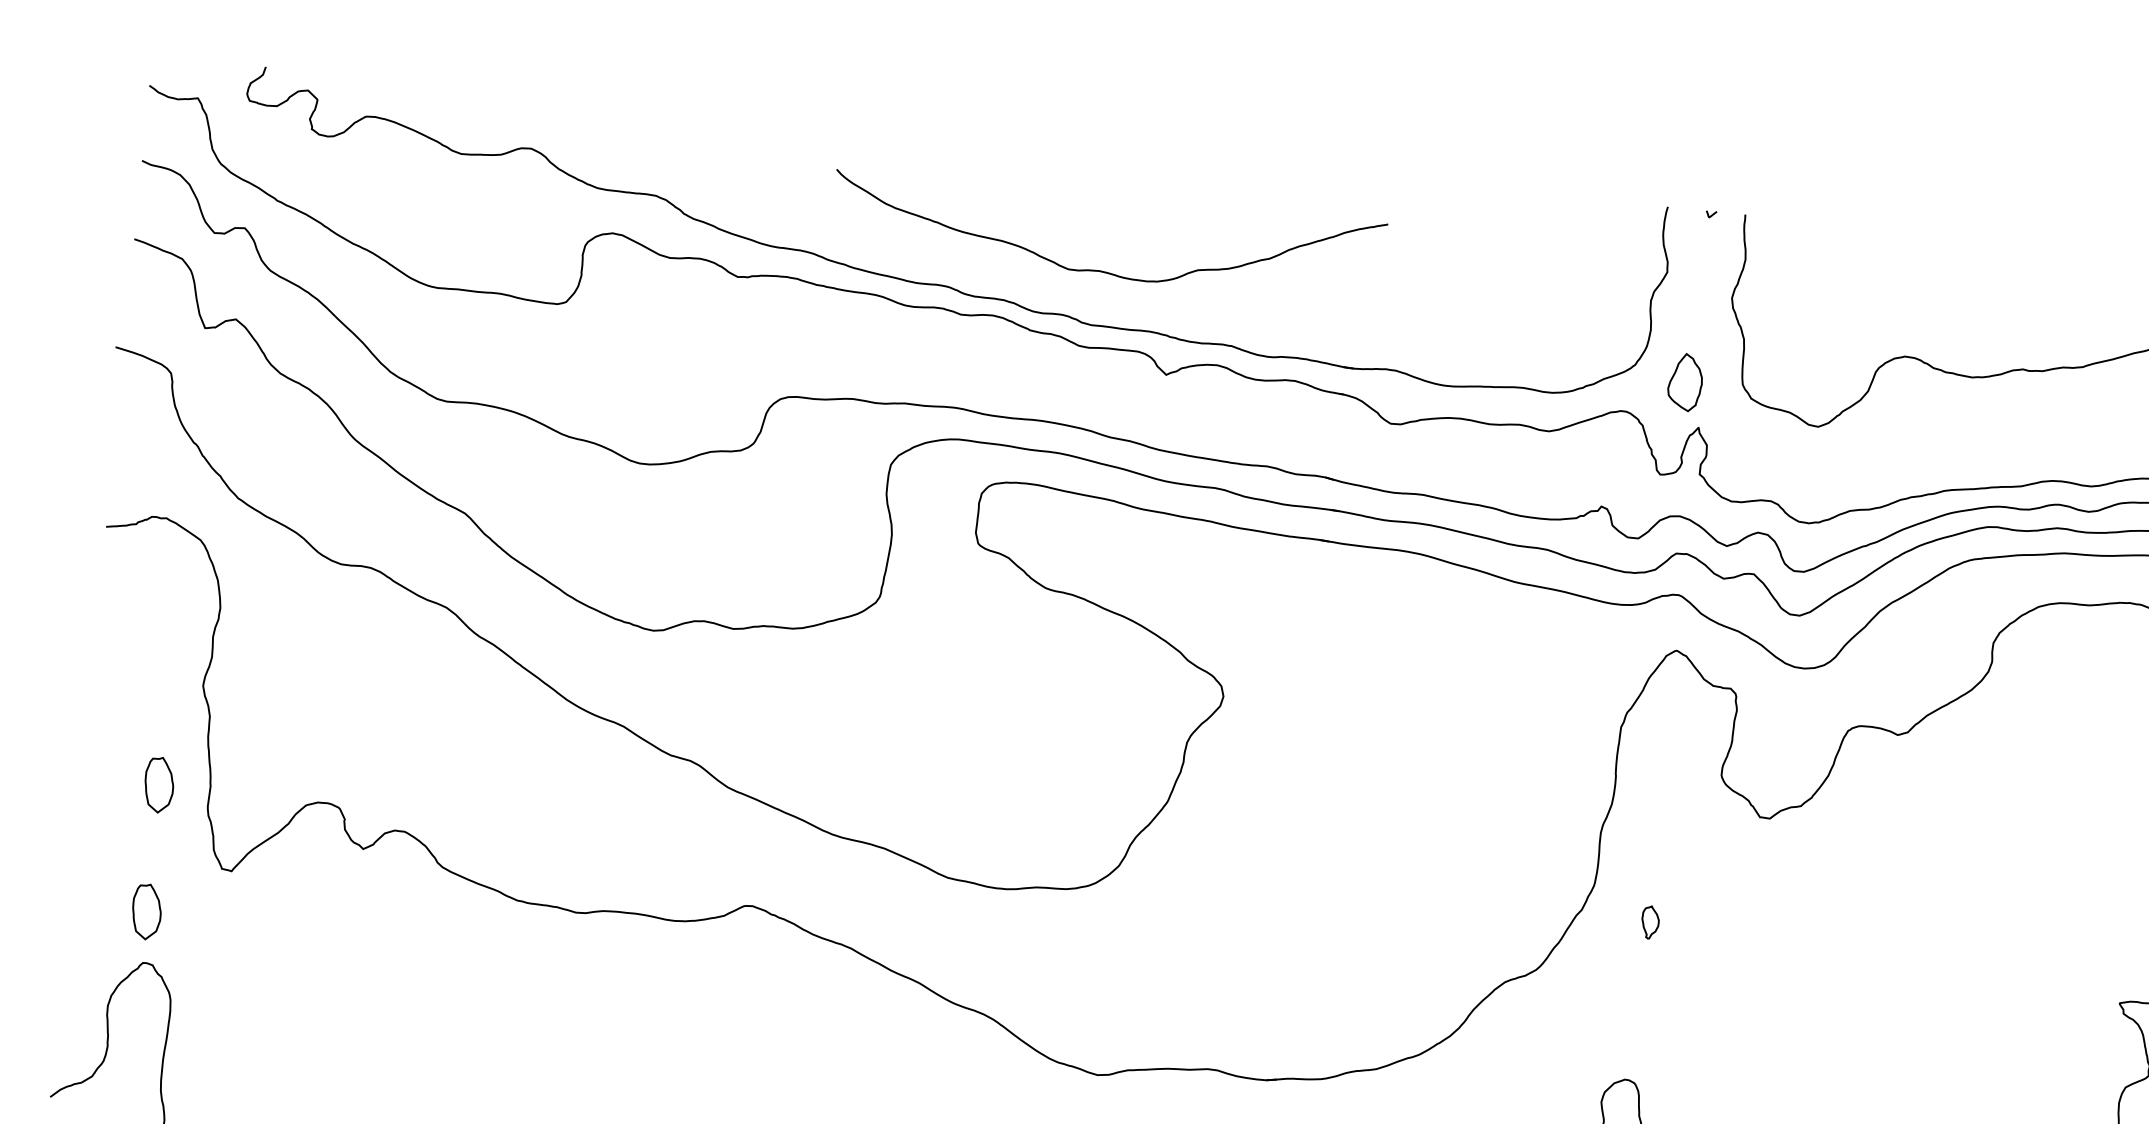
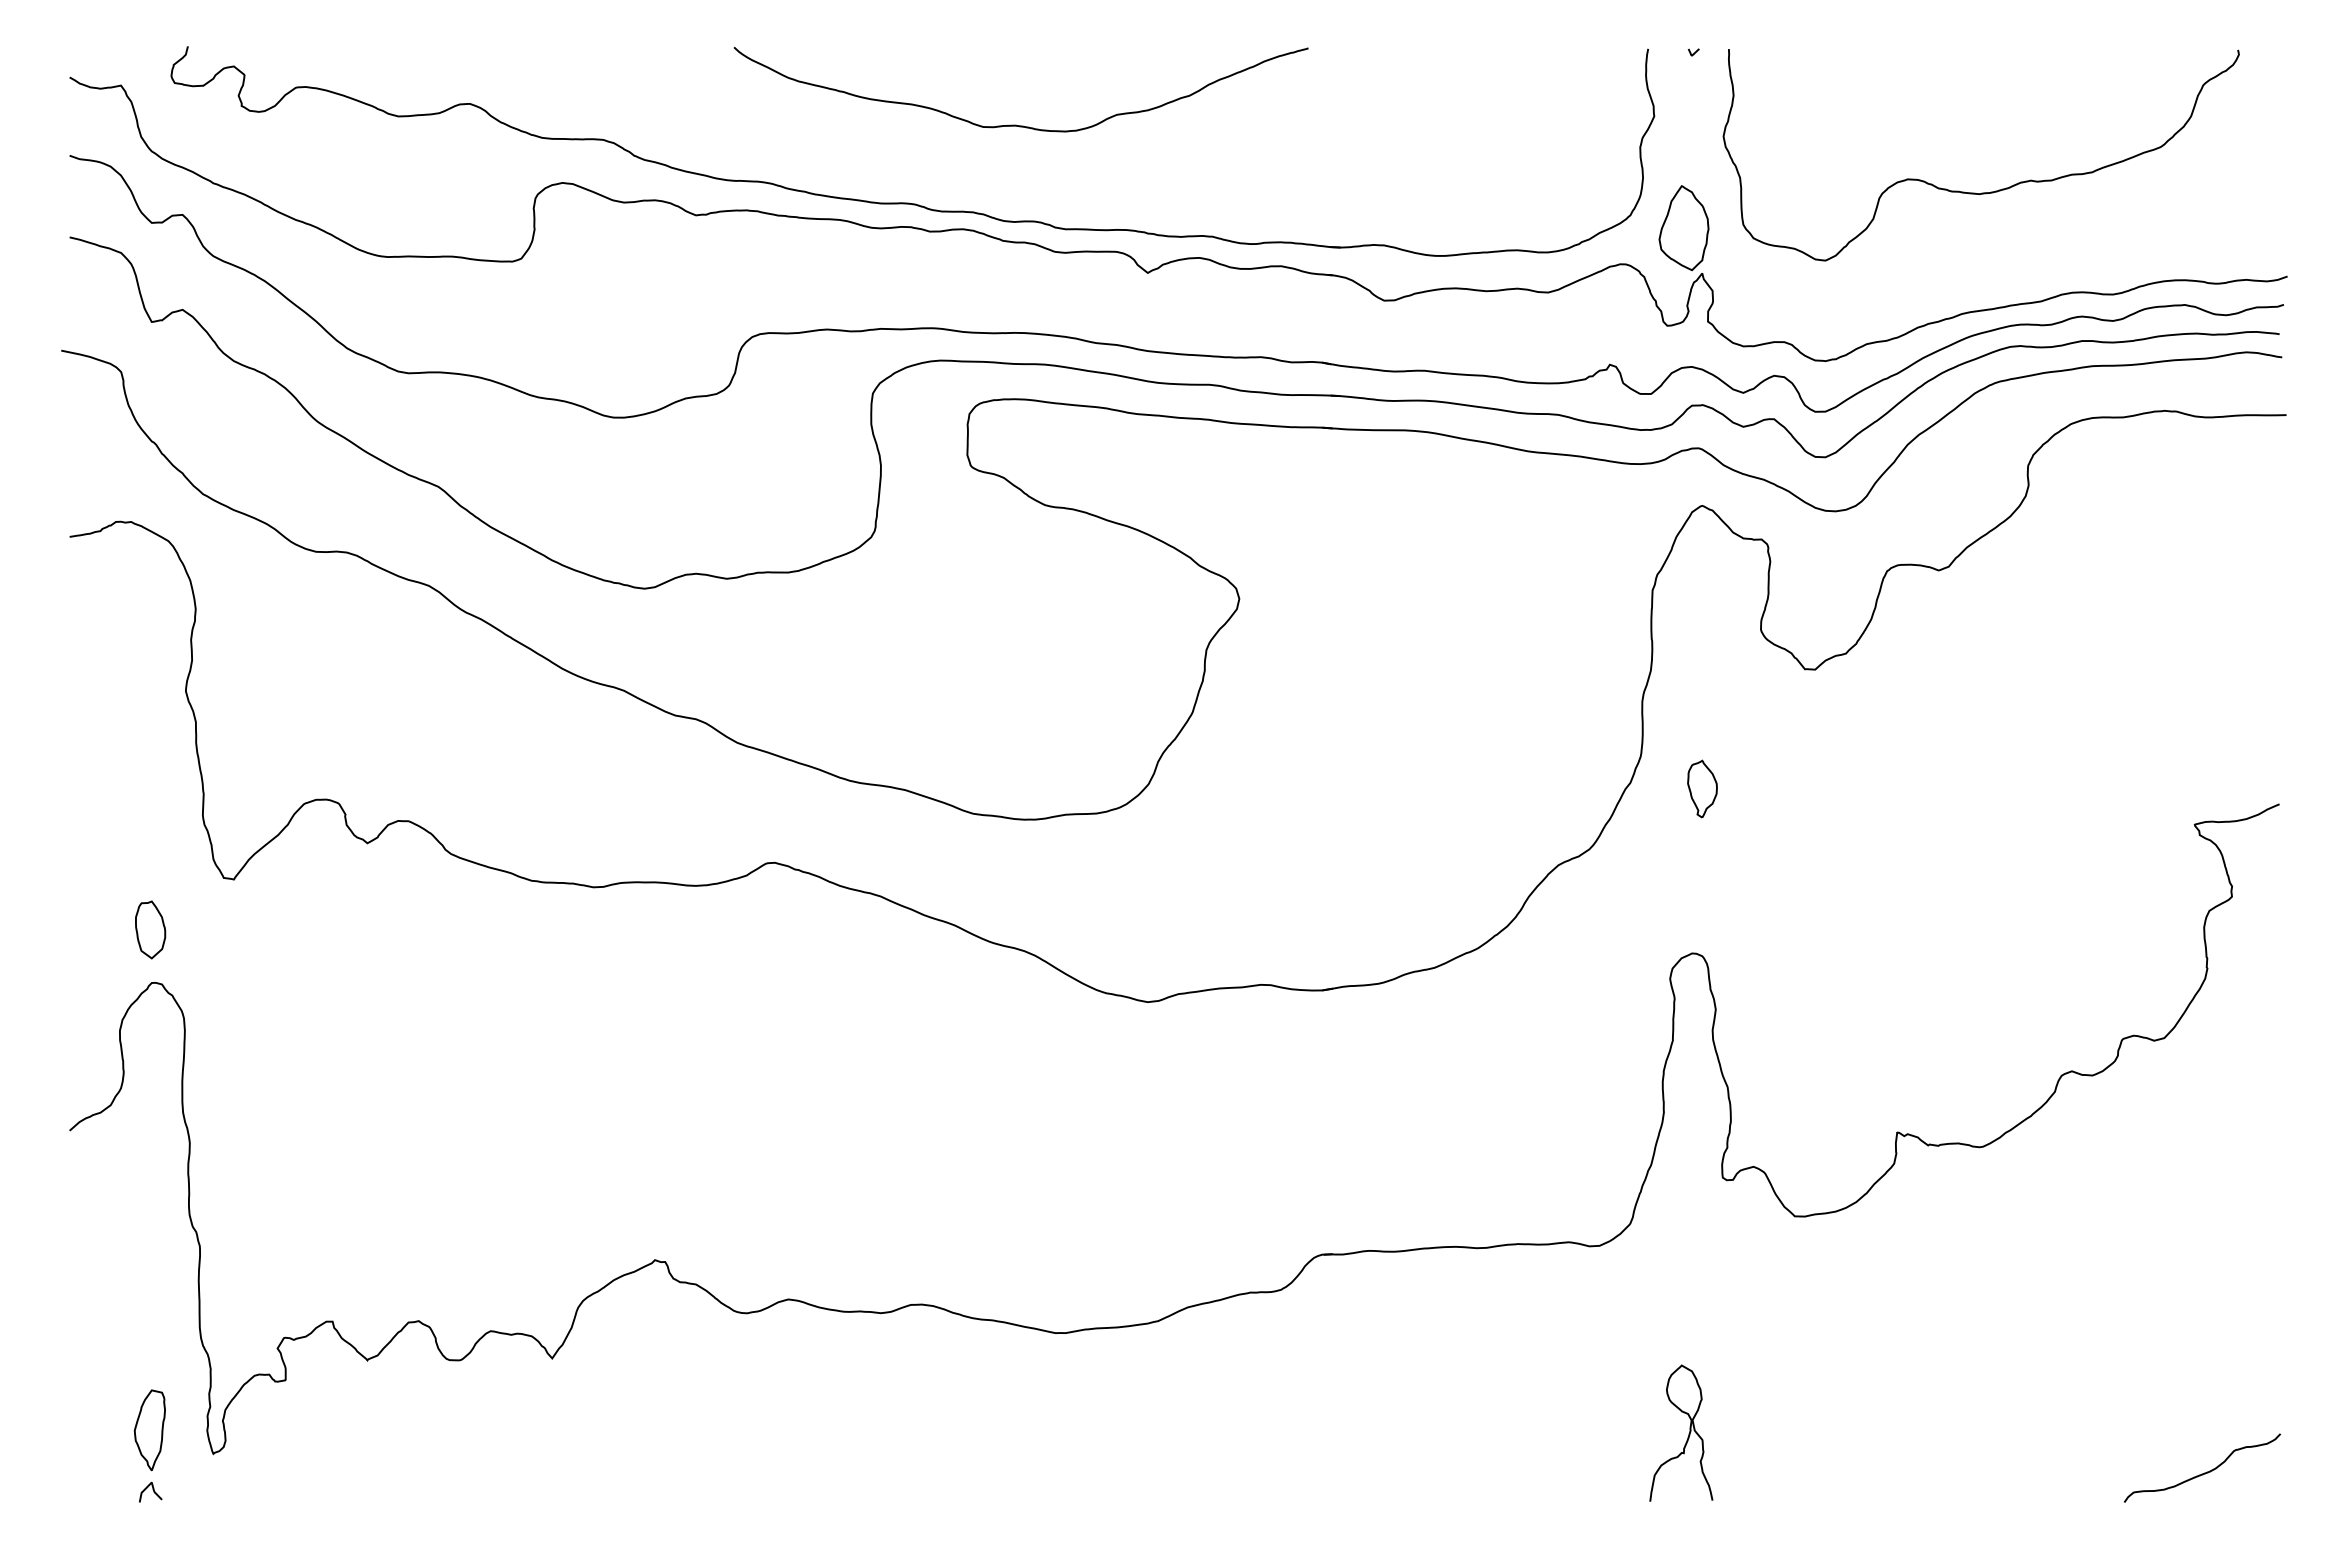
curve: (1100, 270) -> (1016, 124), moved
part: (1684, 382) -> (1683, 228), size x1.43
part: (159, 784) -> (150, 797), removed
part: (1650, 922) -> (1702, 788), size x1.67

